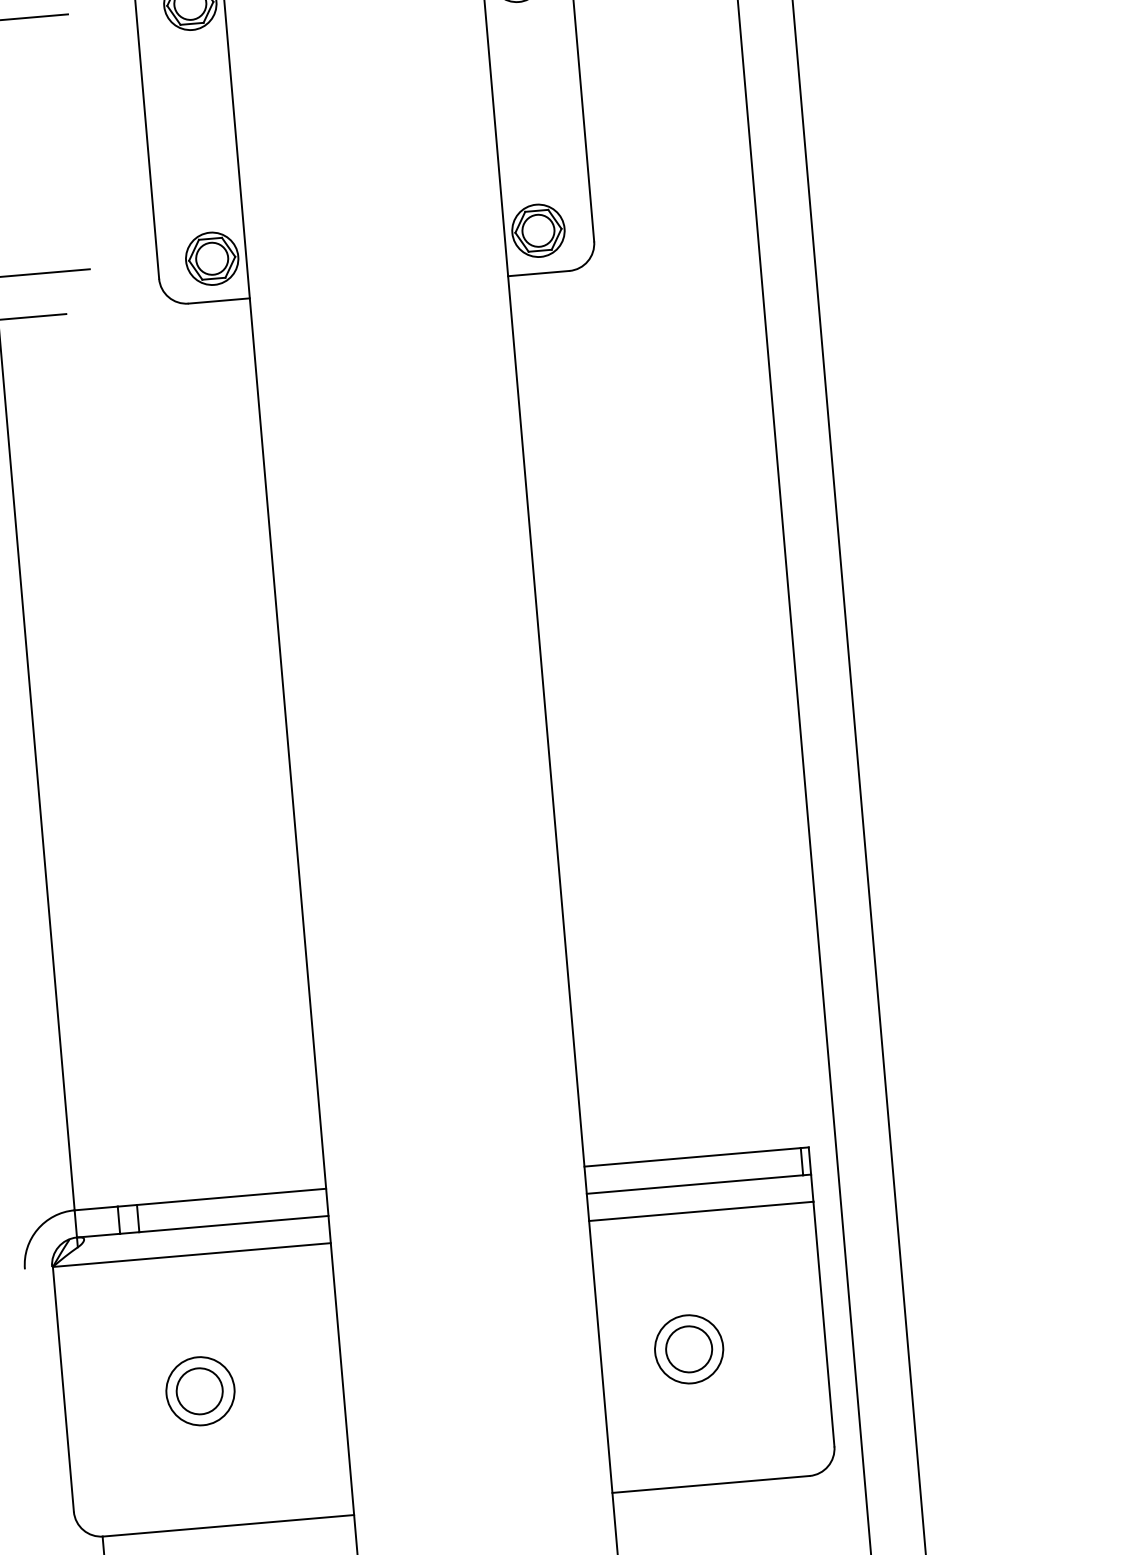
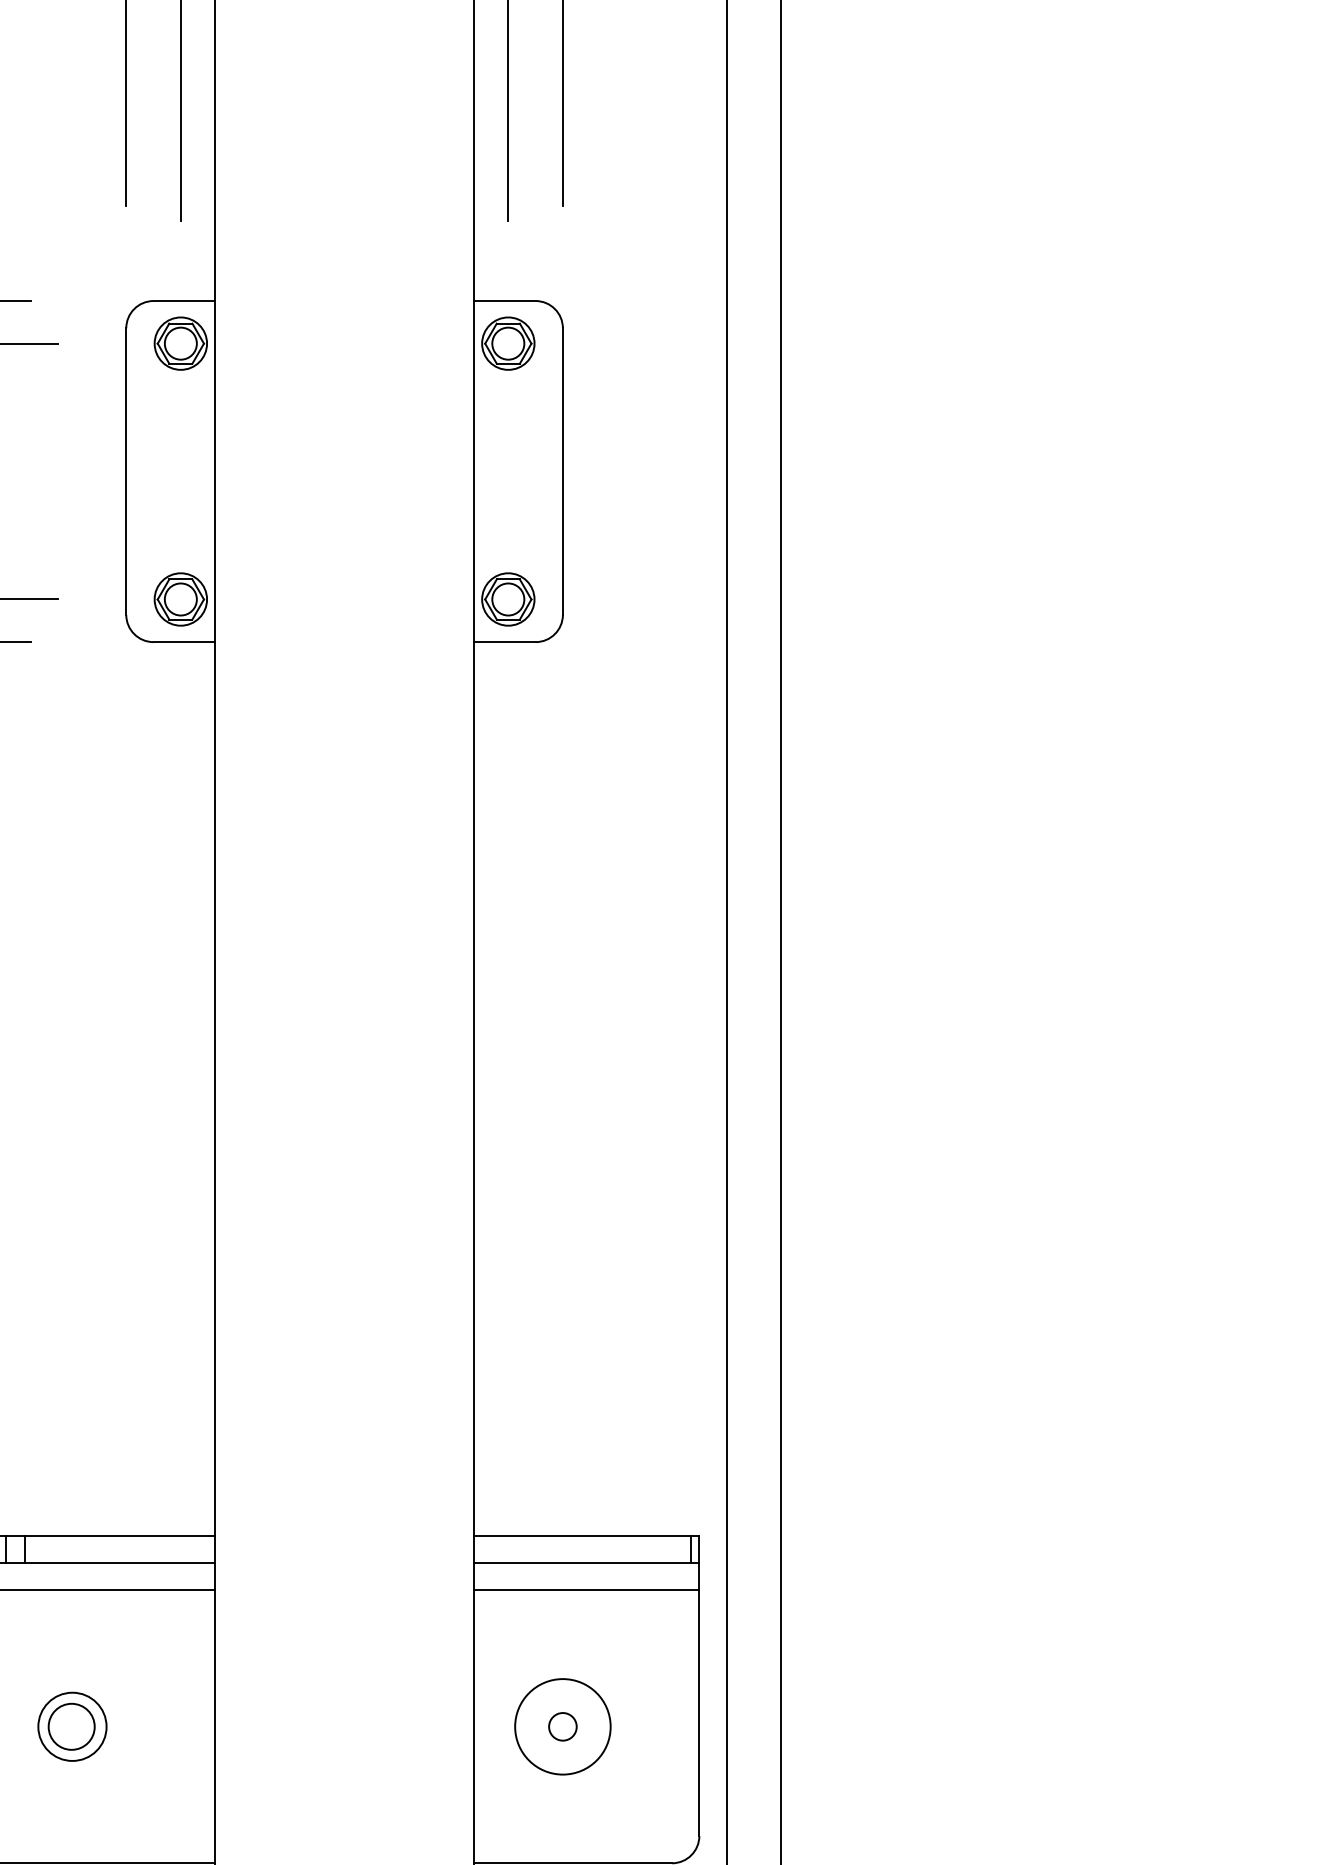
circle: (688, 1349) -> (562, 1726), size x0.6
circle: (688, 1349) -> (562, 1726), size x1.4

